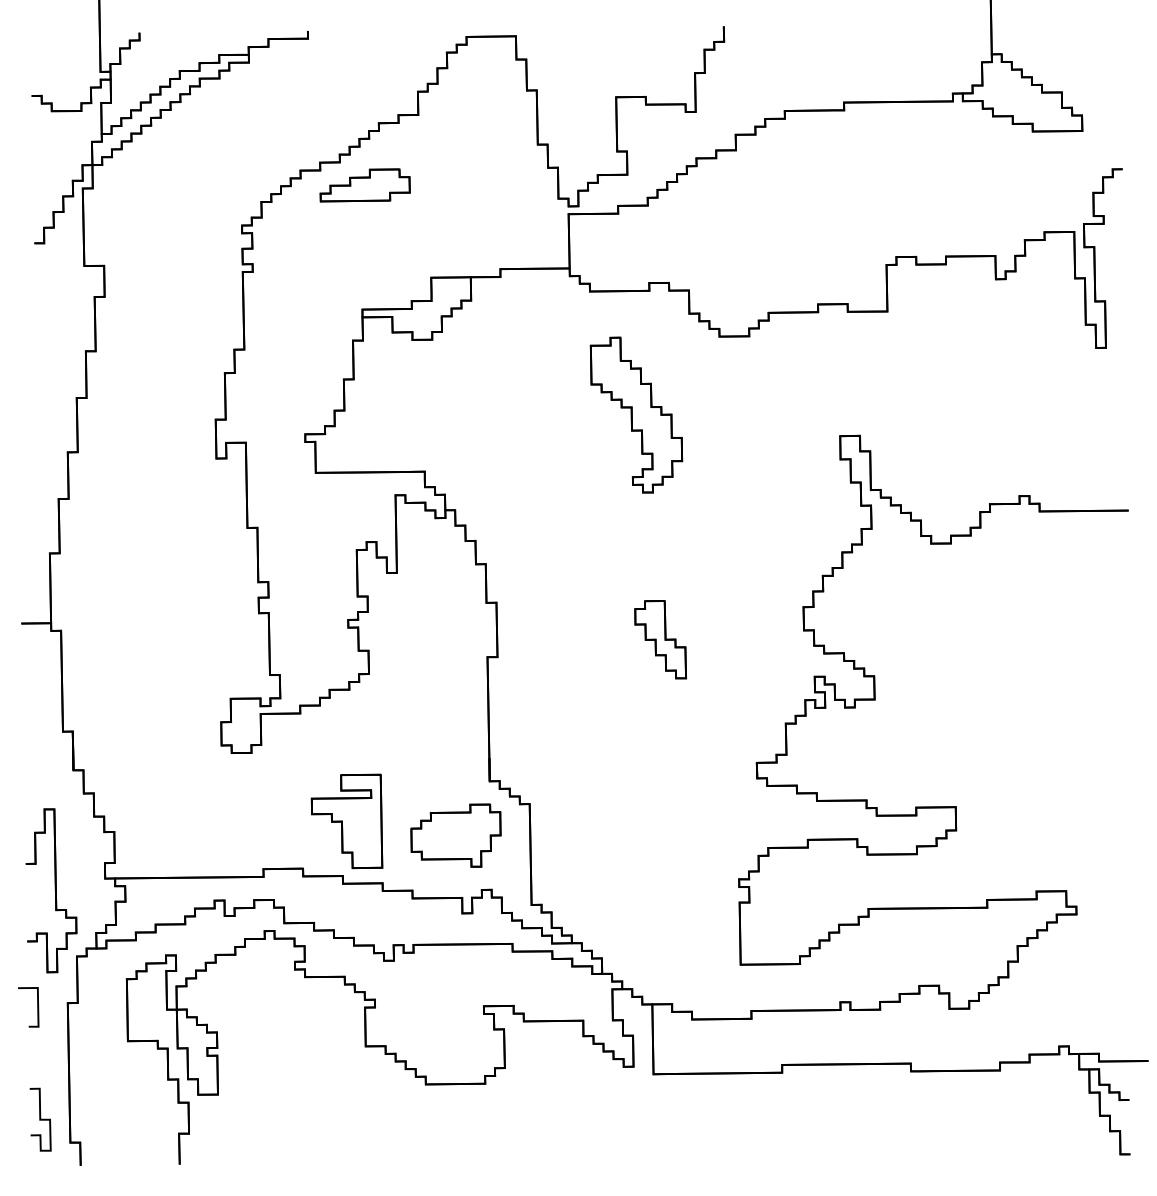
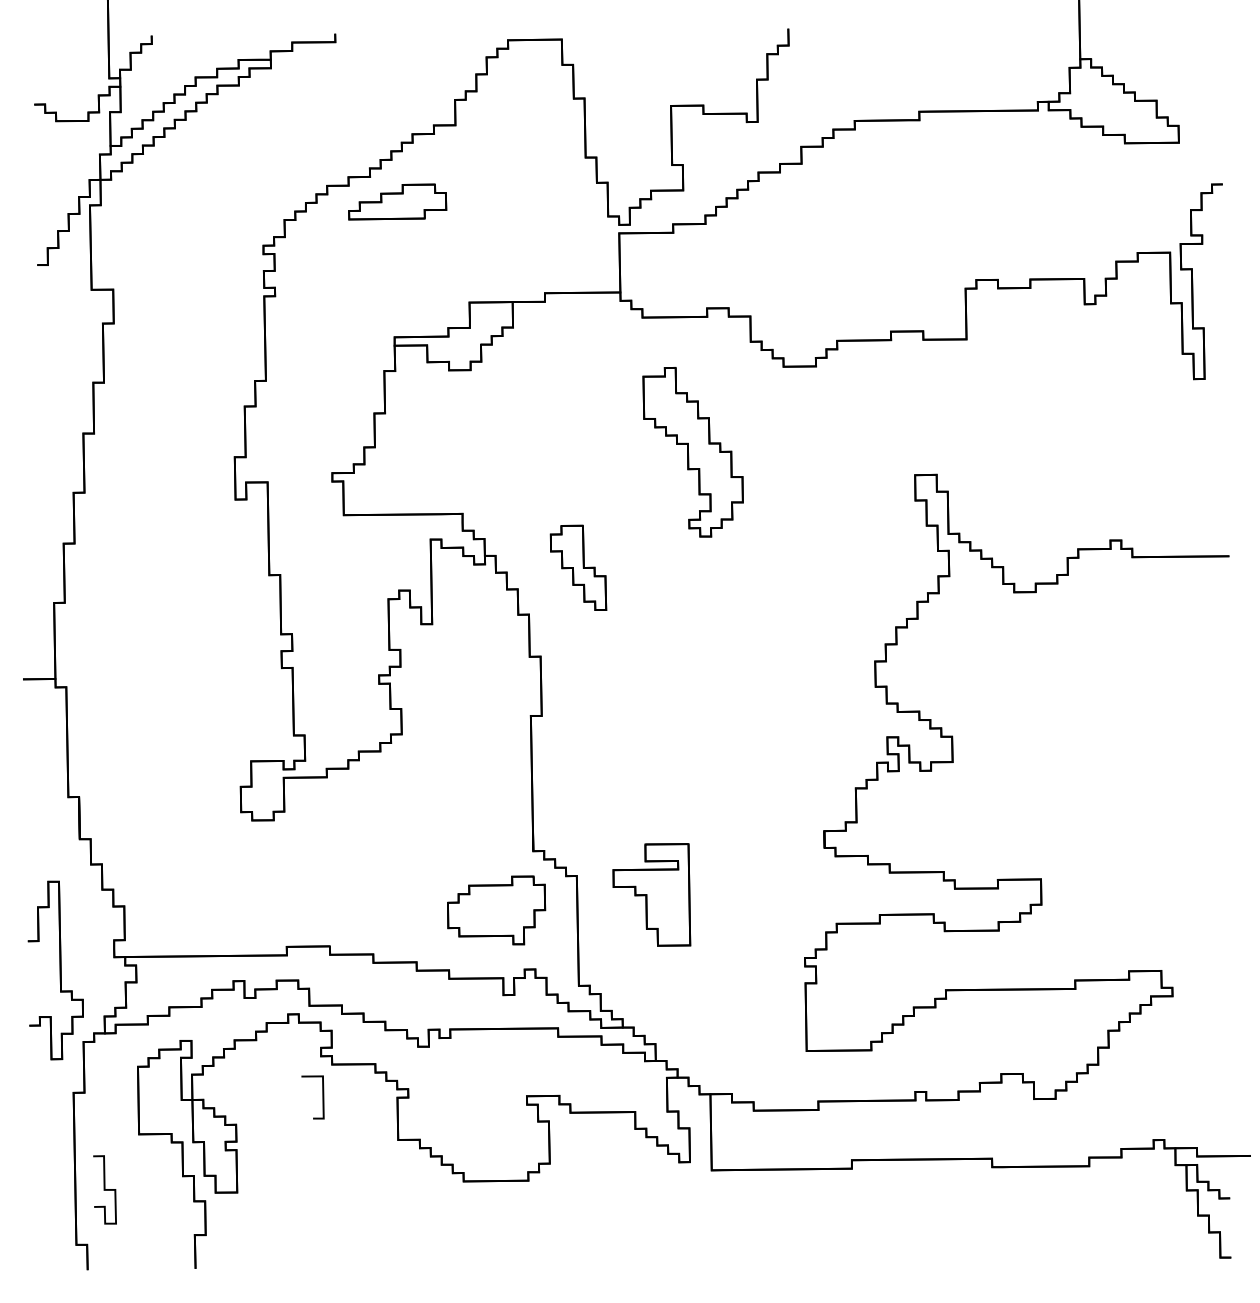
part: (660, 639) -> (578, 567), moved
part: (346, 821) -> (651, 894), moved
line: (37, 1007) -> (322, 1097), moved
curve: (40, 1119) -> (104, 1189), moved

